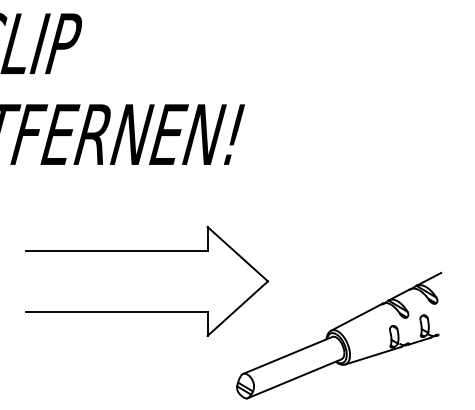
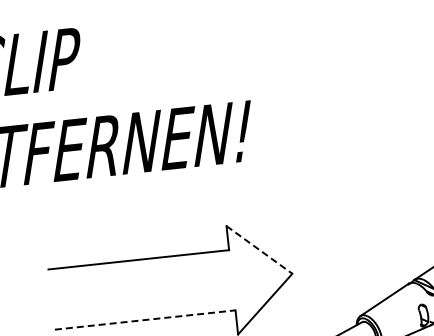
line: (237, 254) -> (259, 250), solid -> dashed
line: (116, 311) -> (144, 319), solid -> dashed

